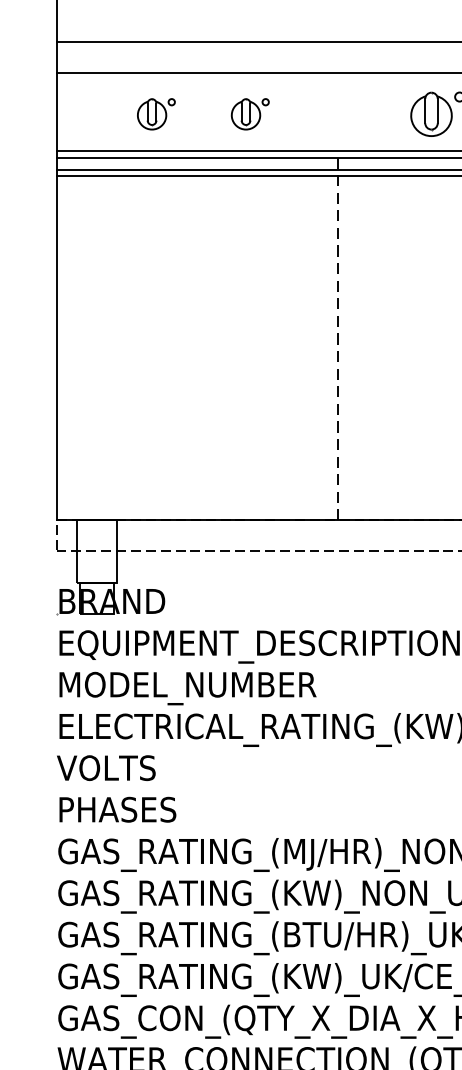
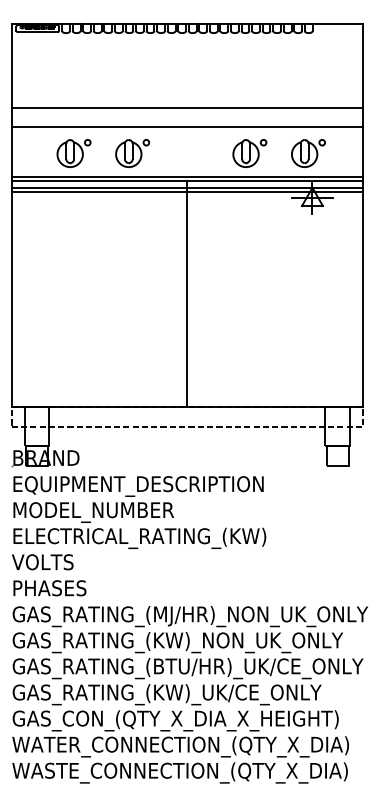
part: (155, 114) -> (73, 153), size x1.43
part: (249, 114) -> (132, 153), size x1.43
line: (337, 339) -> (187, 294), dashed -> solid

